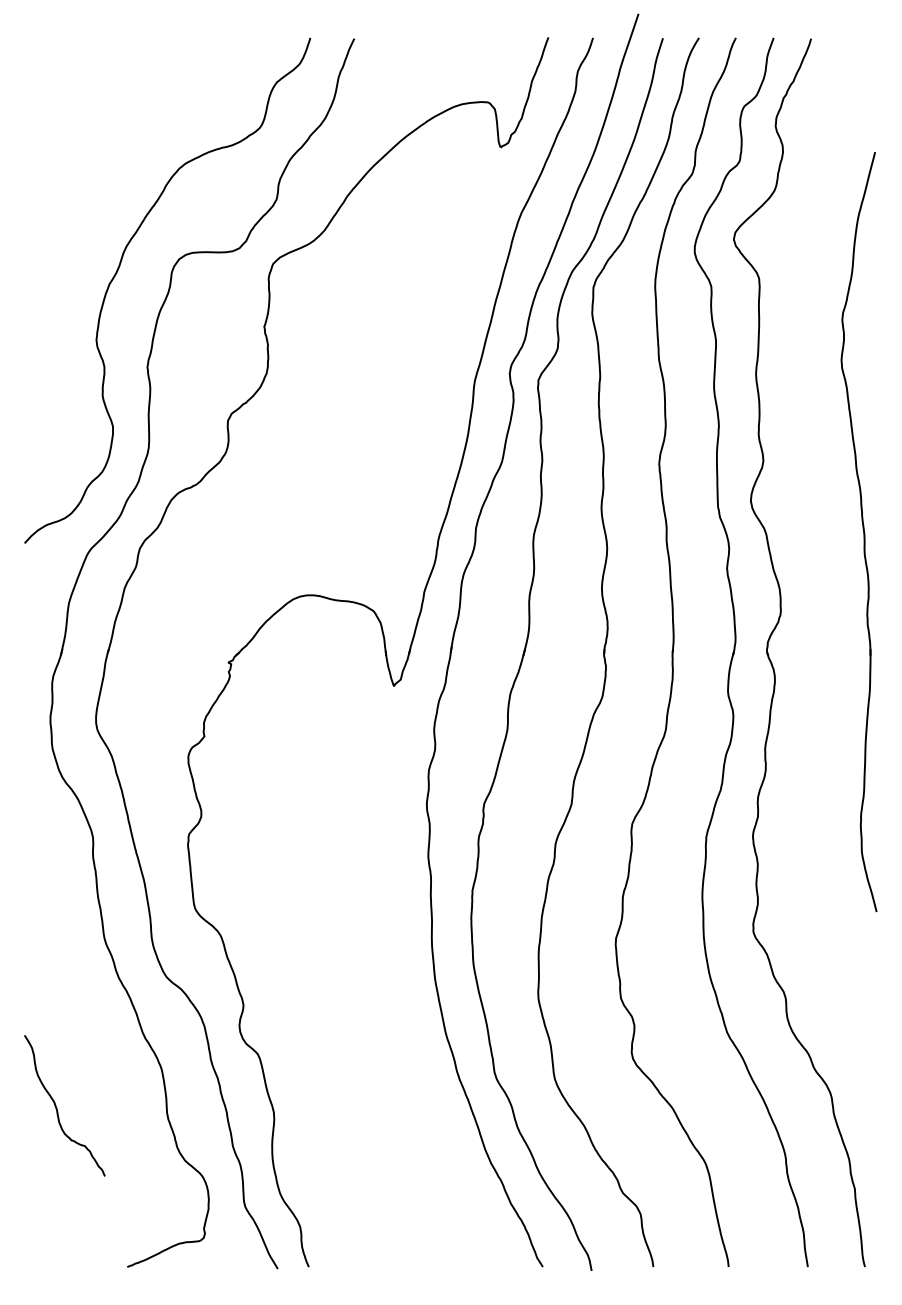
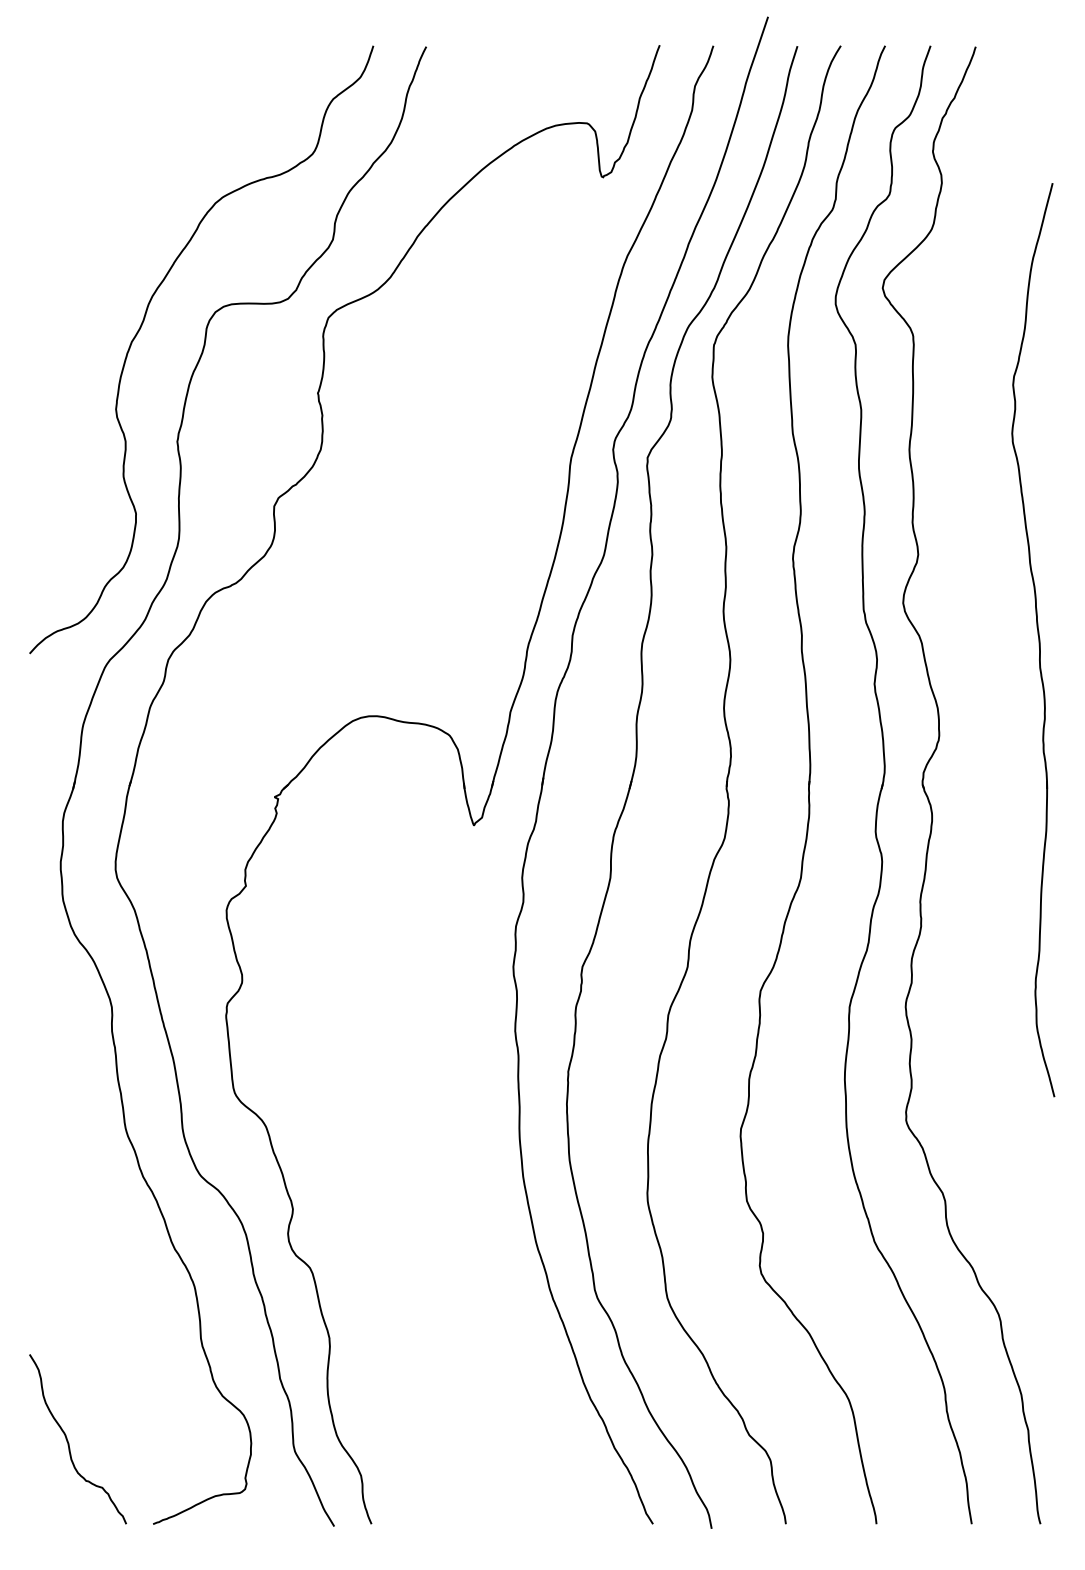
curve: (57, 1109) -> (69, 1443), moved

